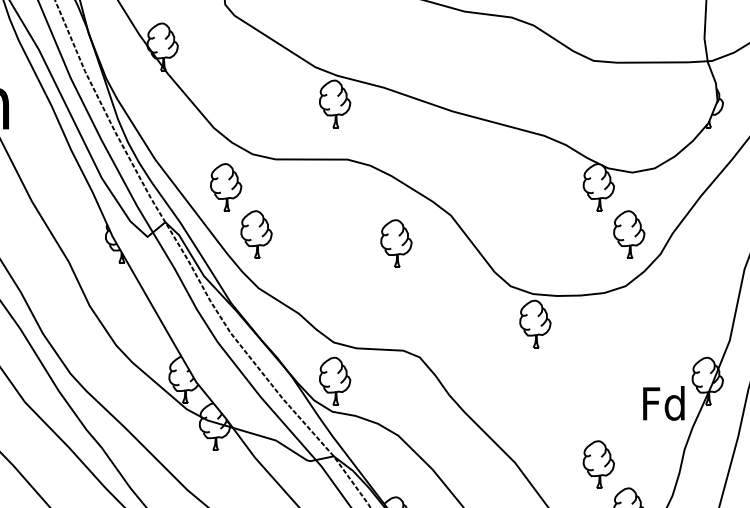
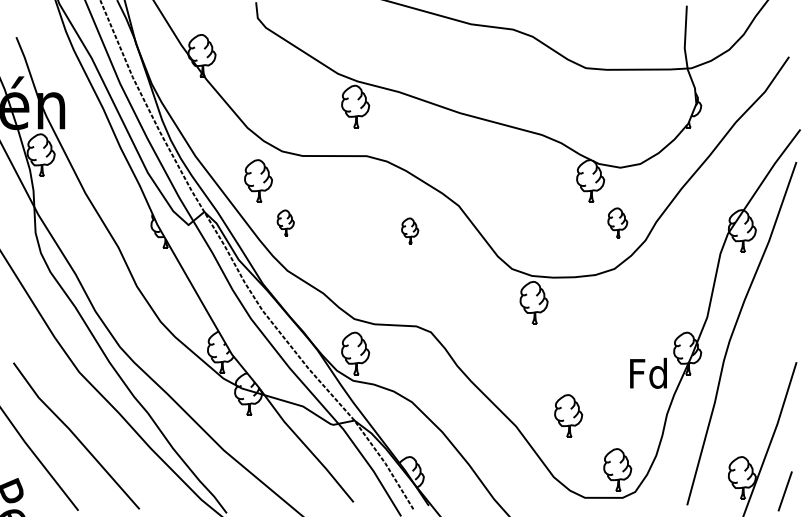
part: (256, 234) -> (285, 222), size x0.6
part: (629, 234) -> (617, 222), size x0.7
part: (395, 243) -> (409, 230), size x0.6
part: (598, 464) -> (568, 415), moved

